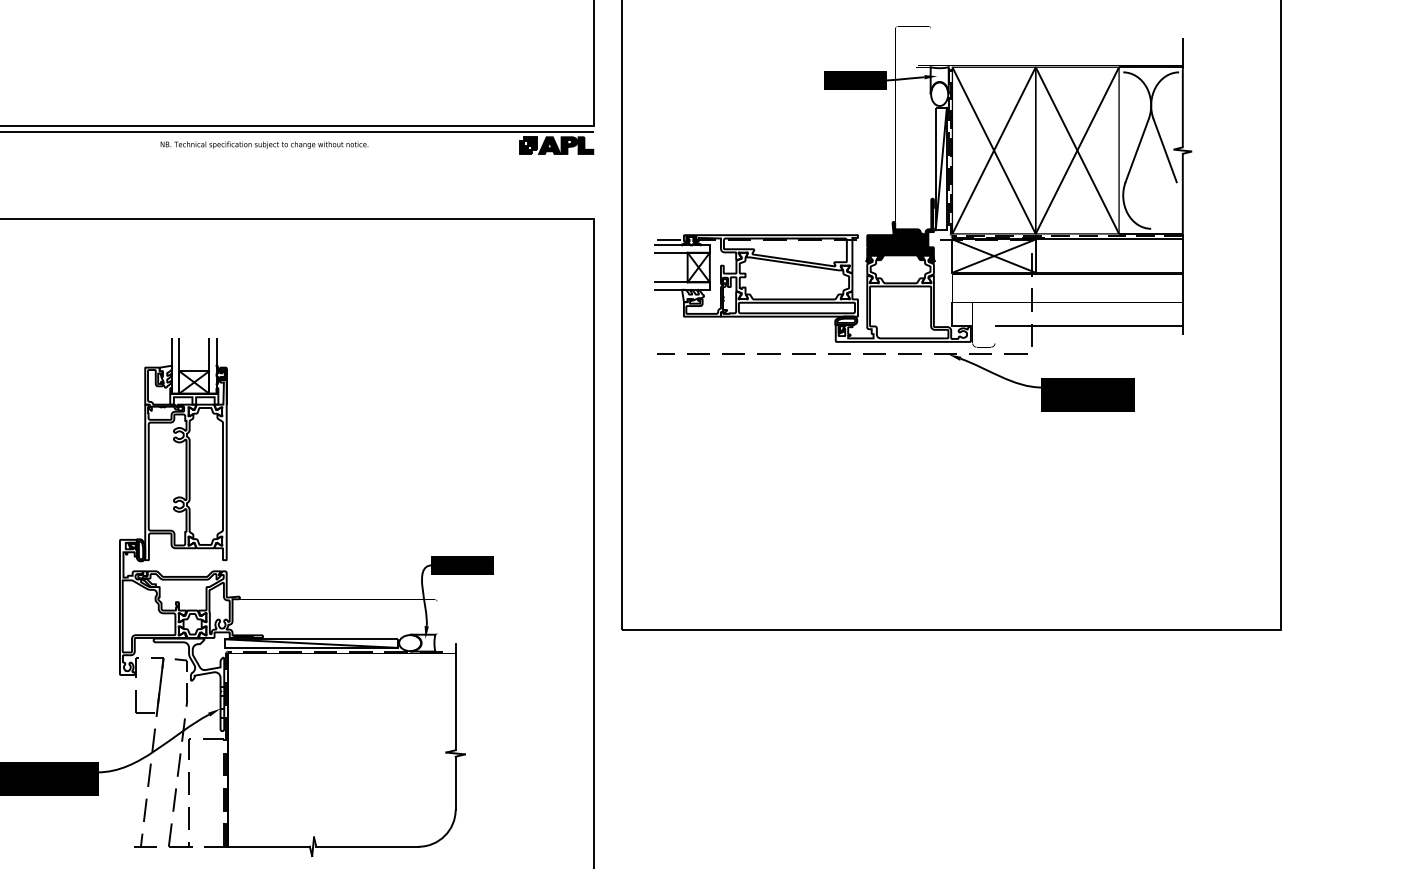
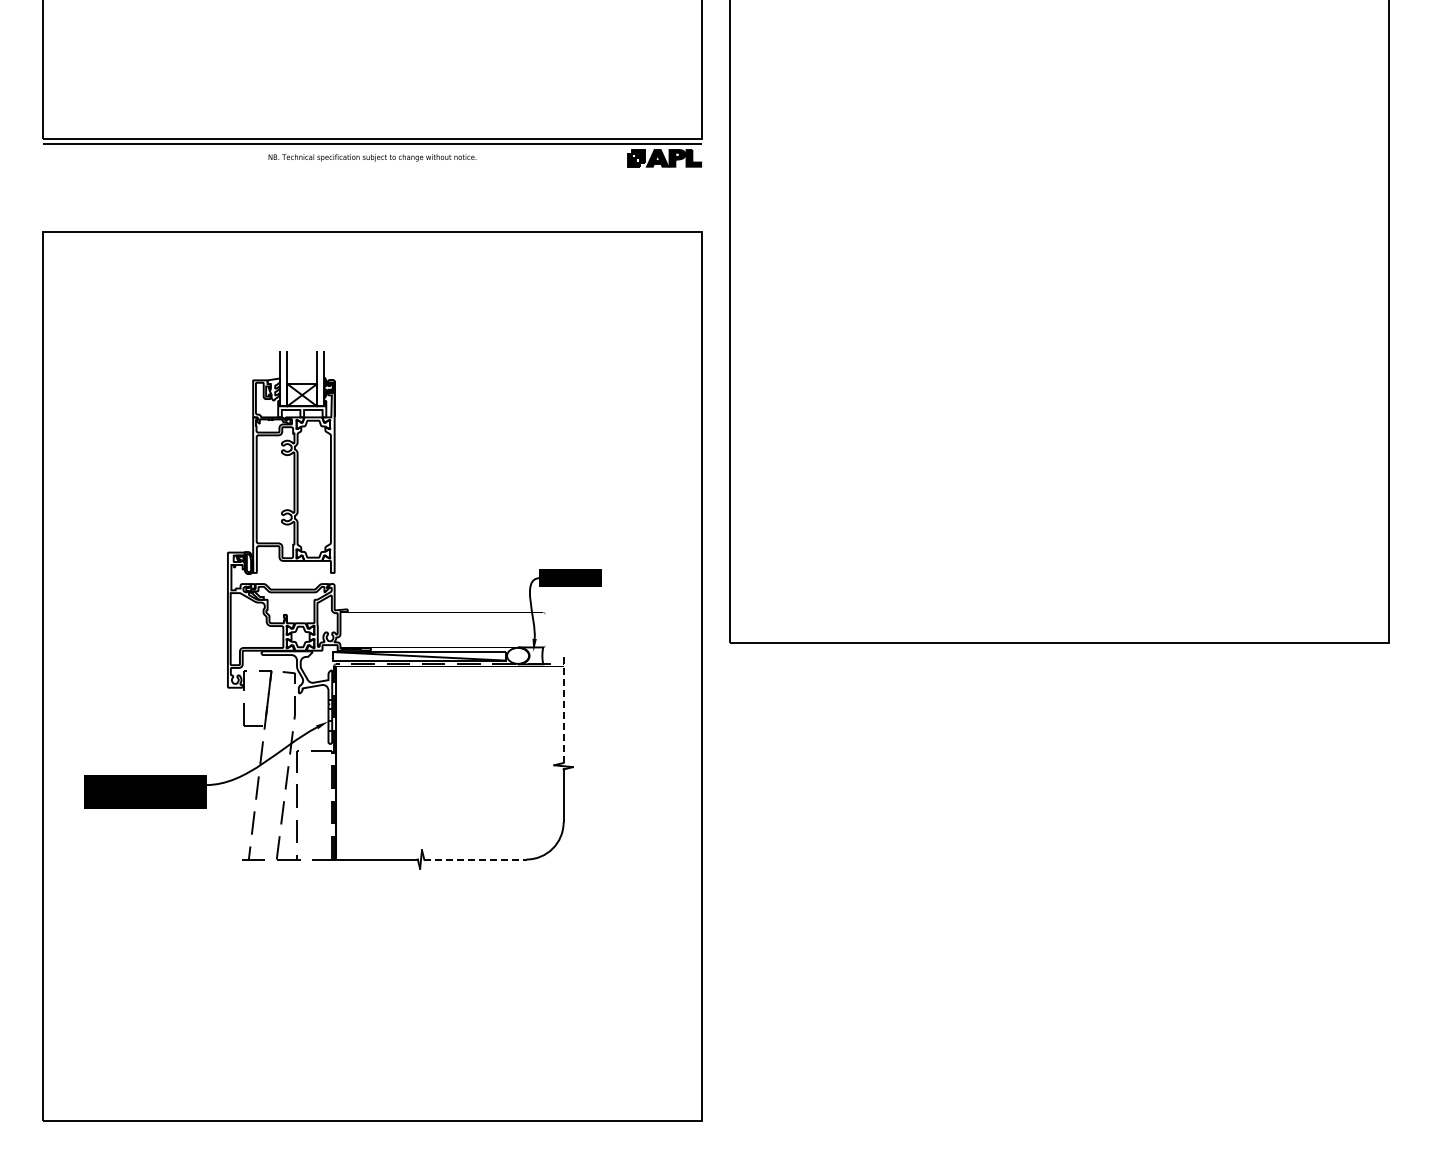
part: (923, 218) -> (1031, 231), removed
line: (455, 696) -> (563, 709), solid -> dashed
line: (367, 846) -> (475, 859), solid -> dashed

